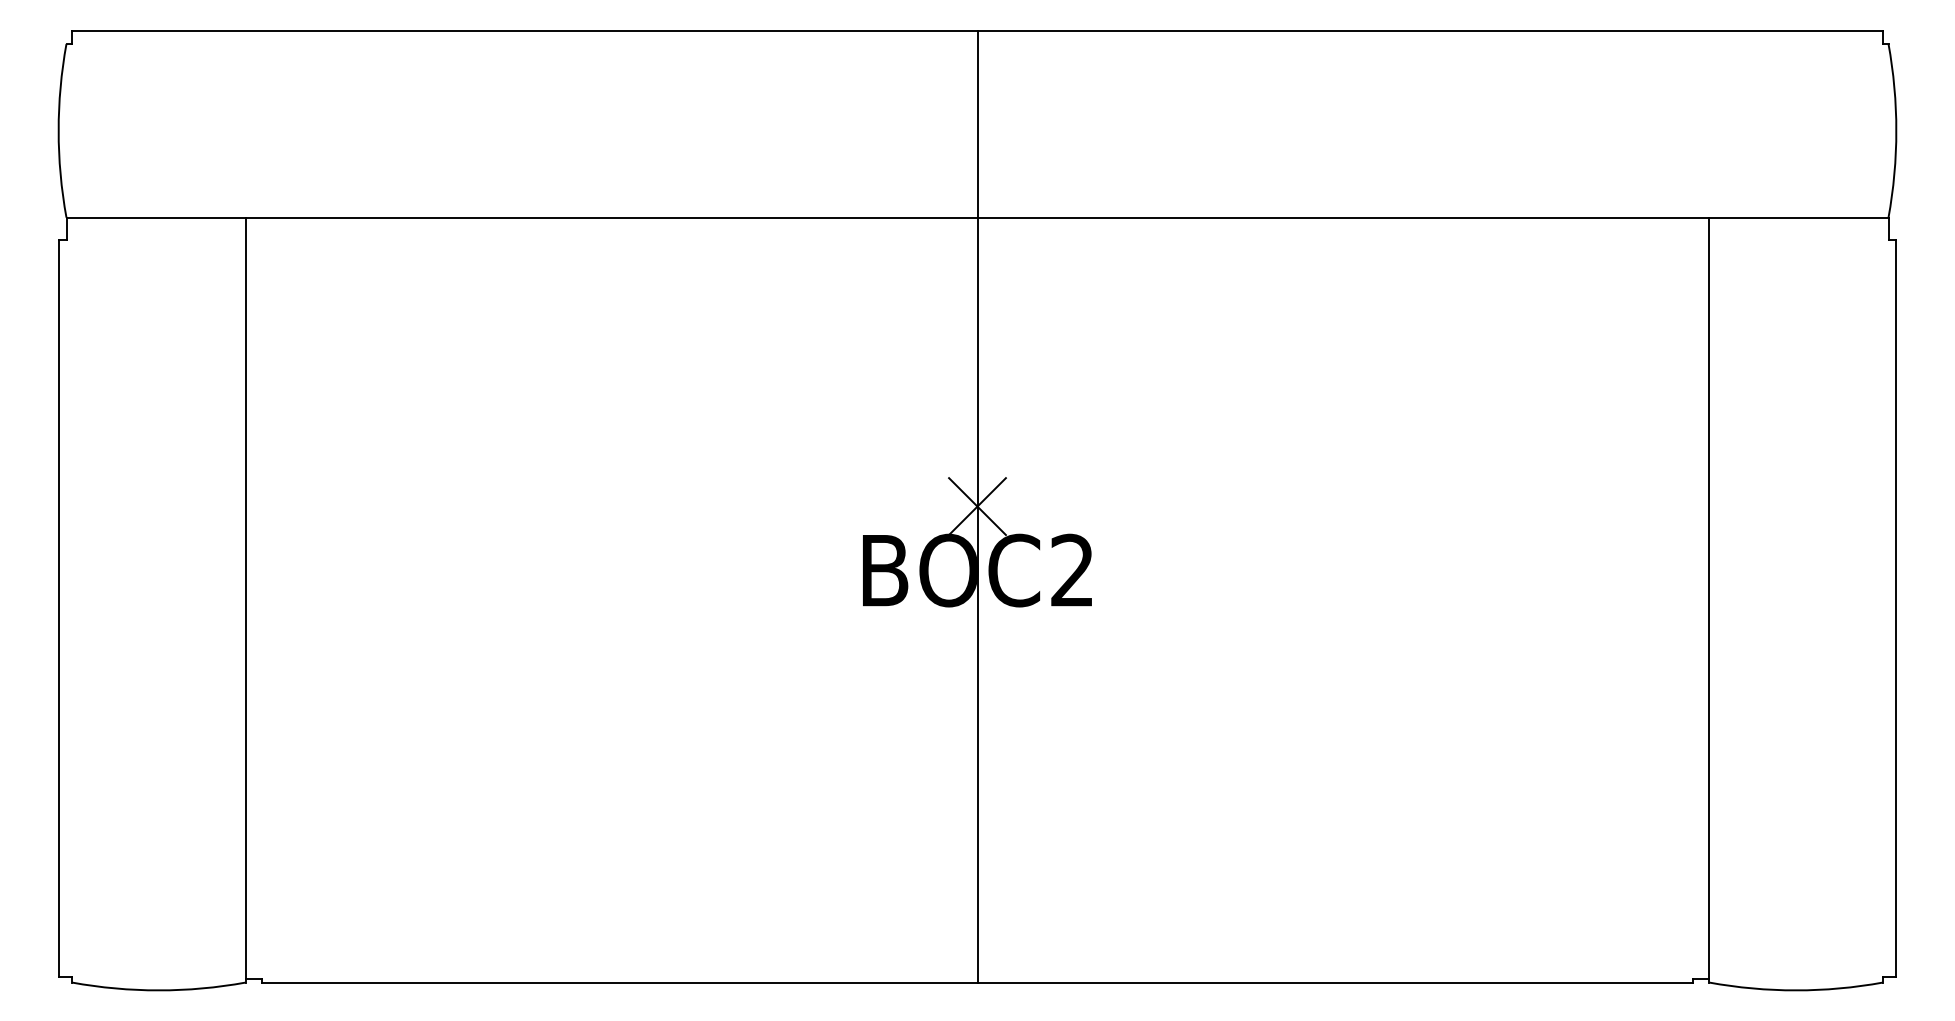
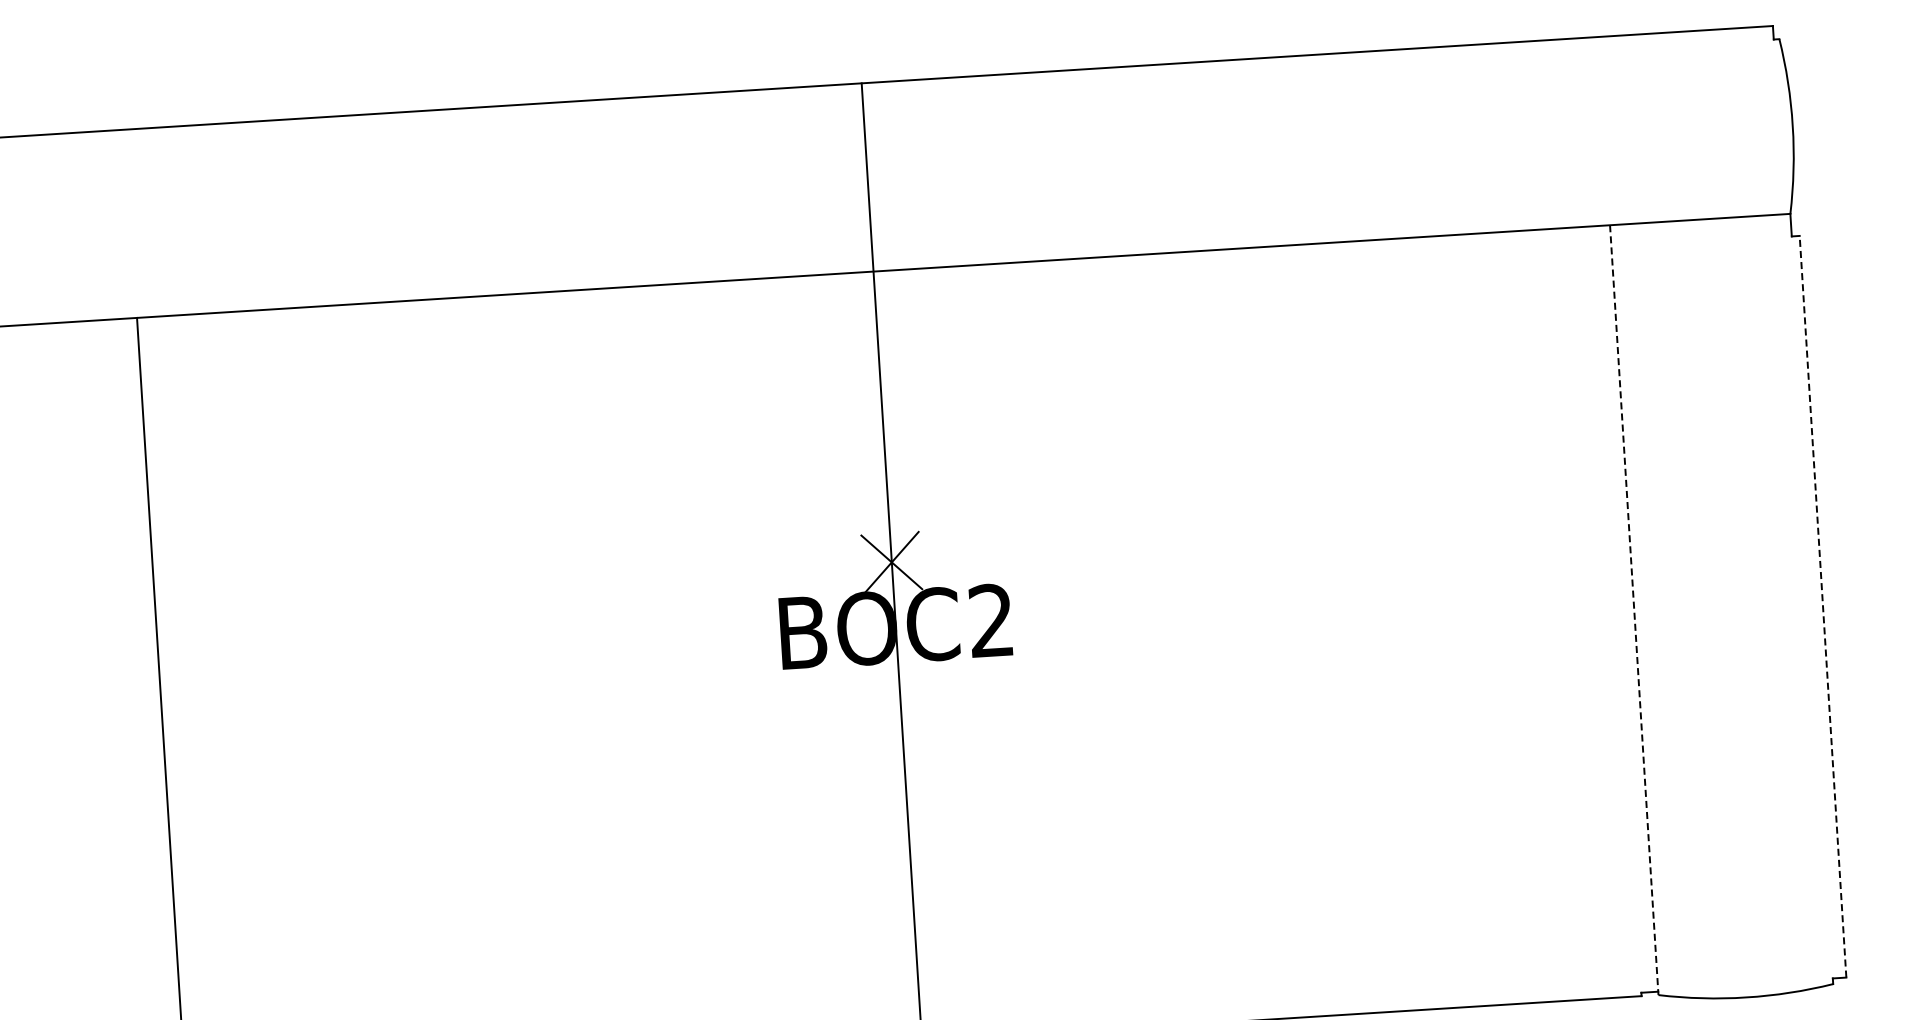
line: (1709, 600) -> (1634, 610), solid -> dashed
line: (1896, 607) -> (1823, 605), solid -> dashed

